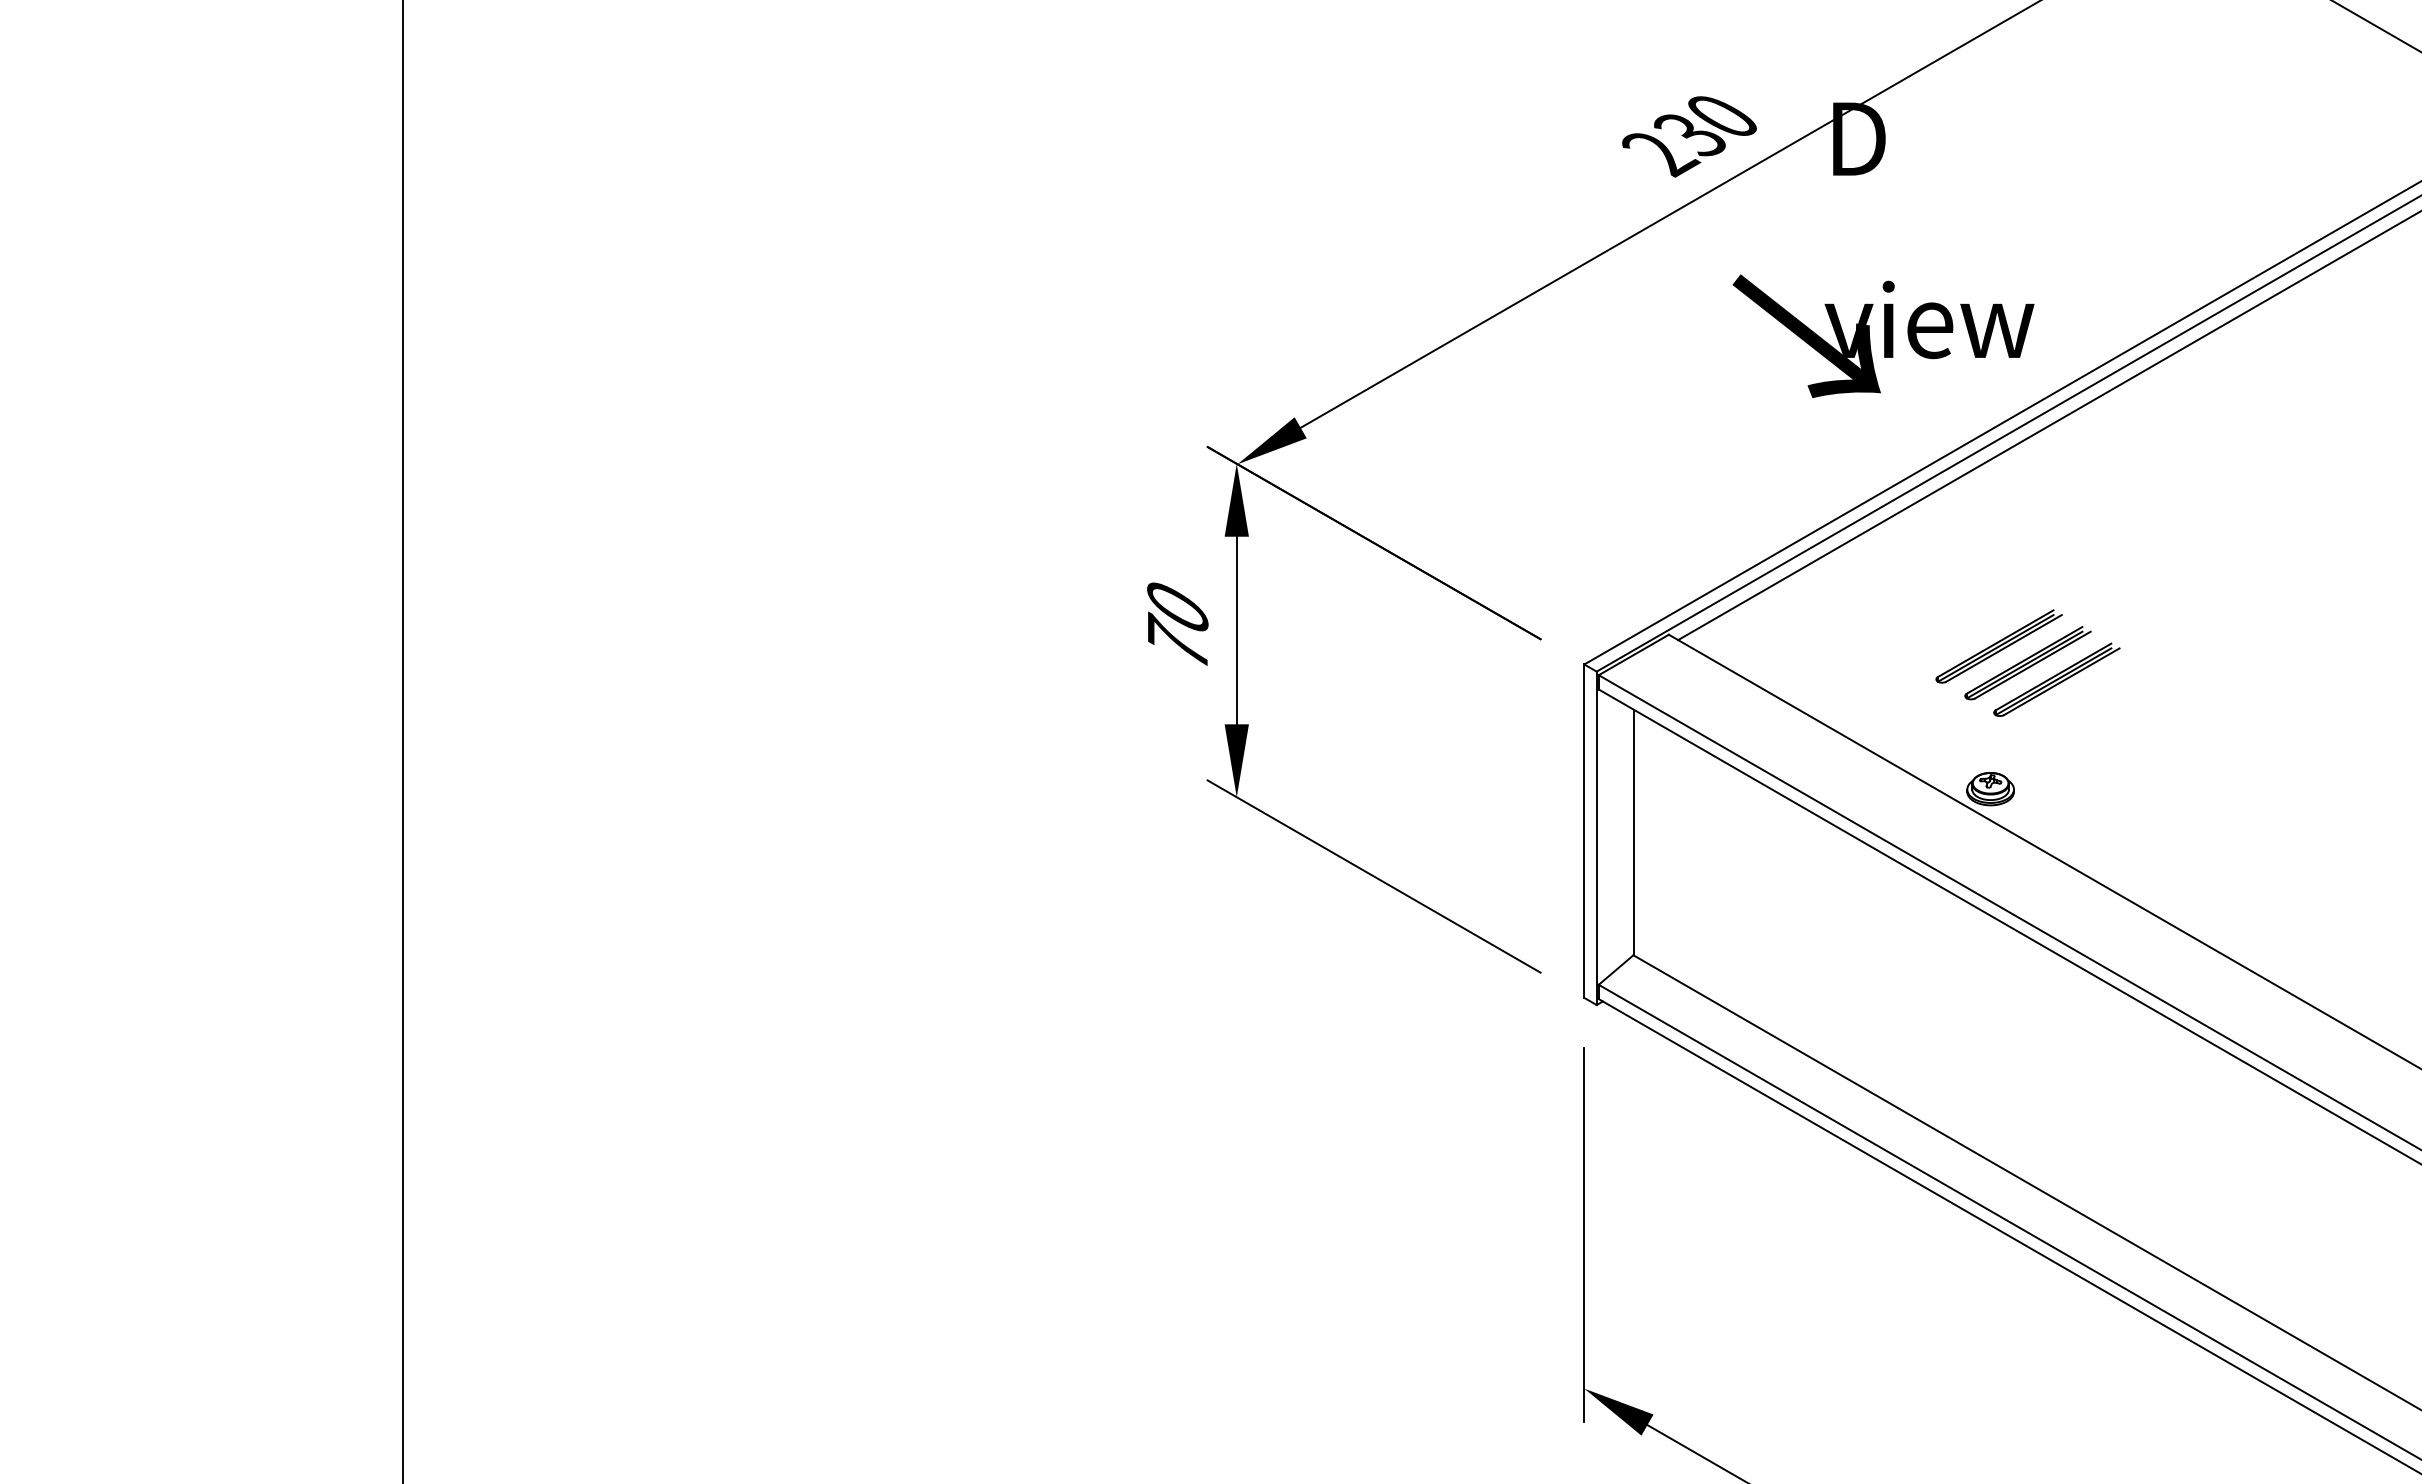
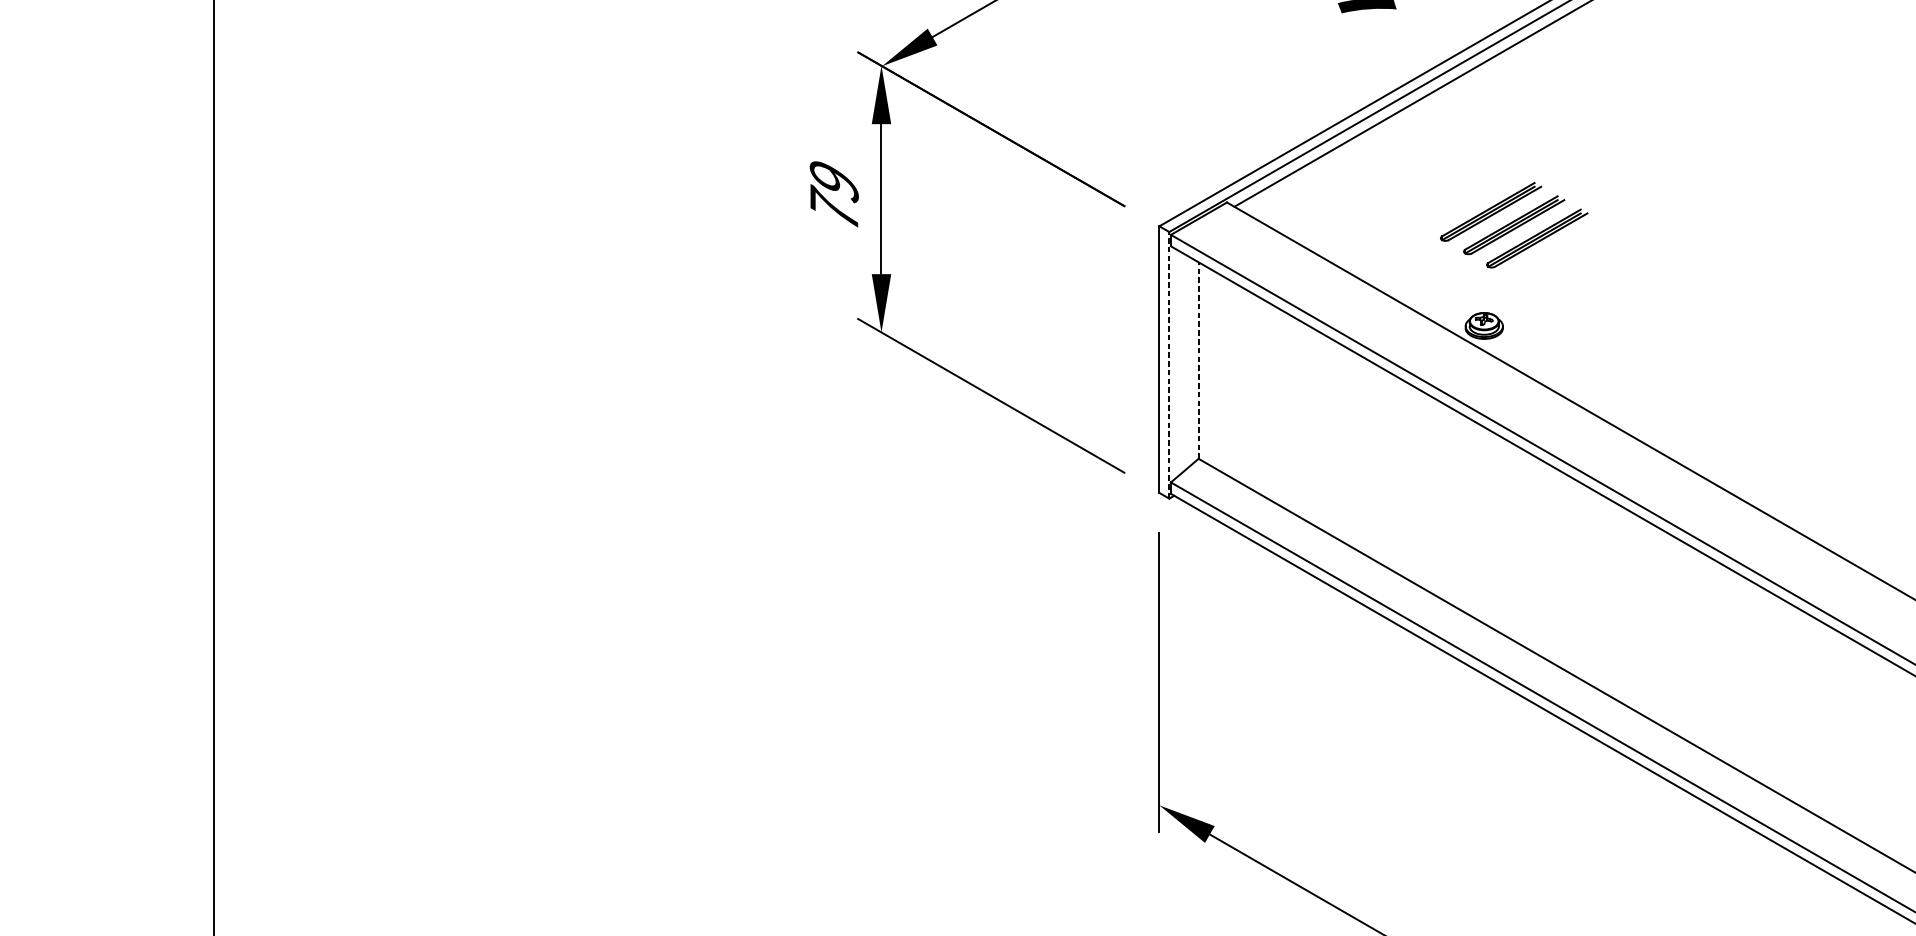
text: (1177, 608) -> (834, 181), 70 -> 79
line: (1633, 832) -> (1198, 360), solid -> dashed
line: (1596, 838) -> (1169, 365), solid -> dashed

